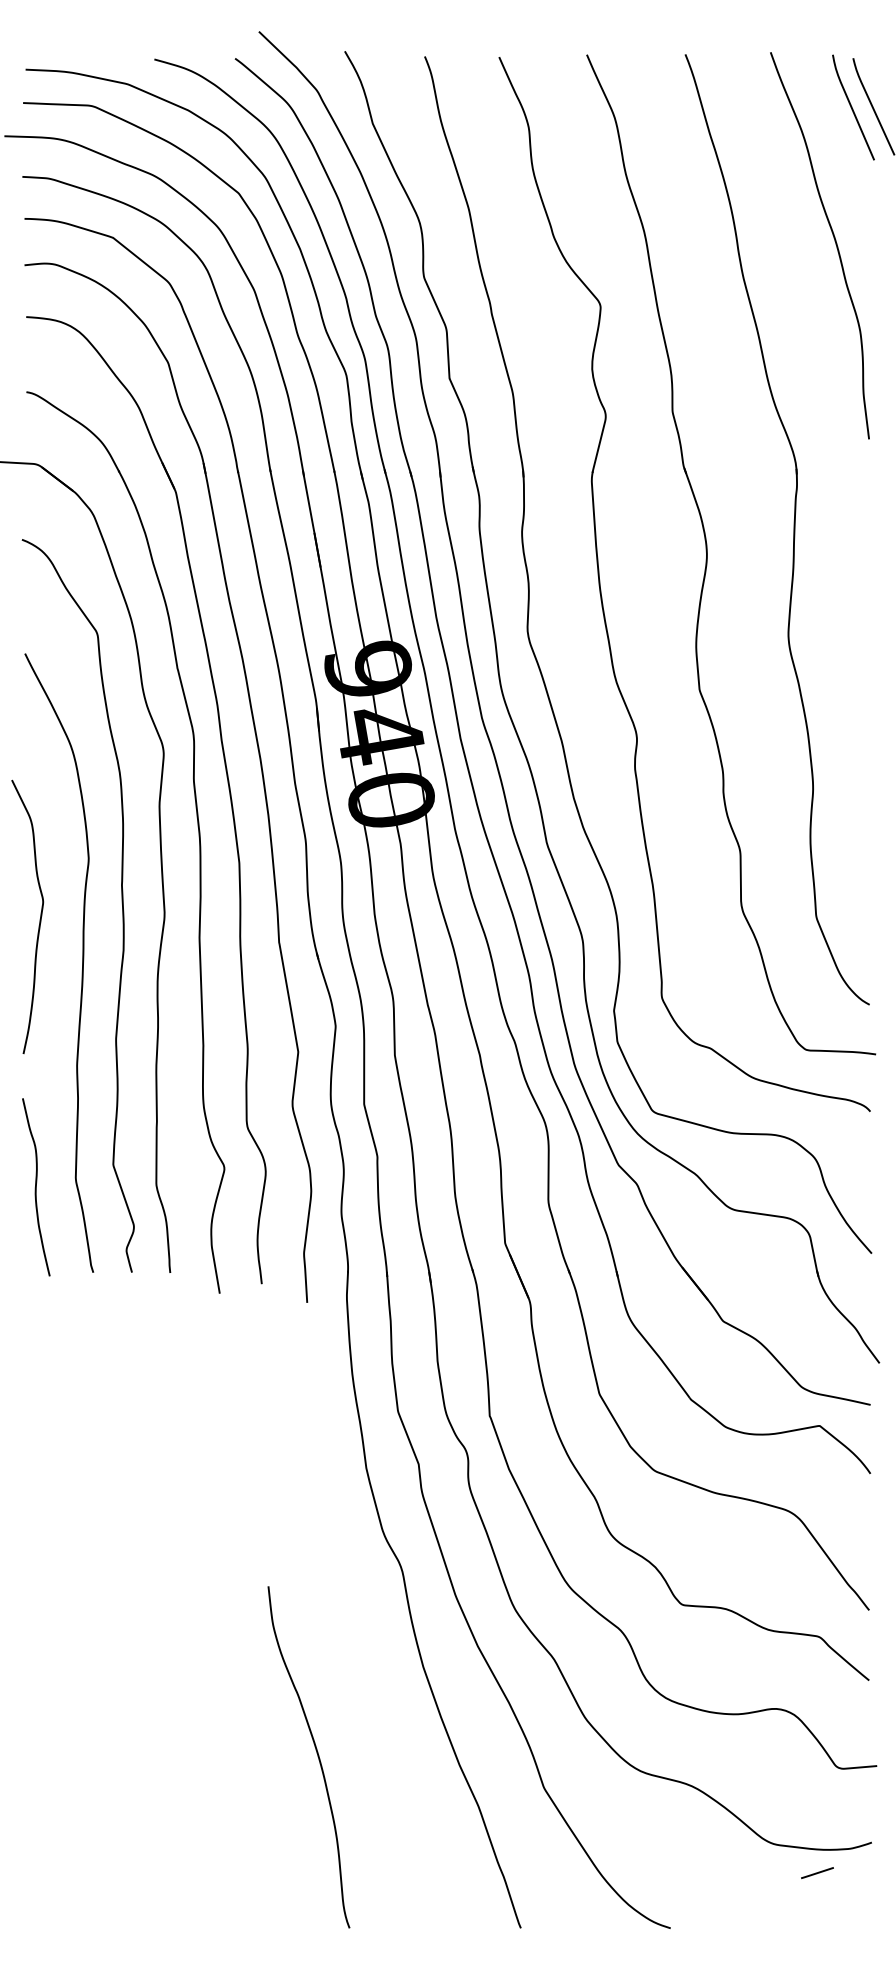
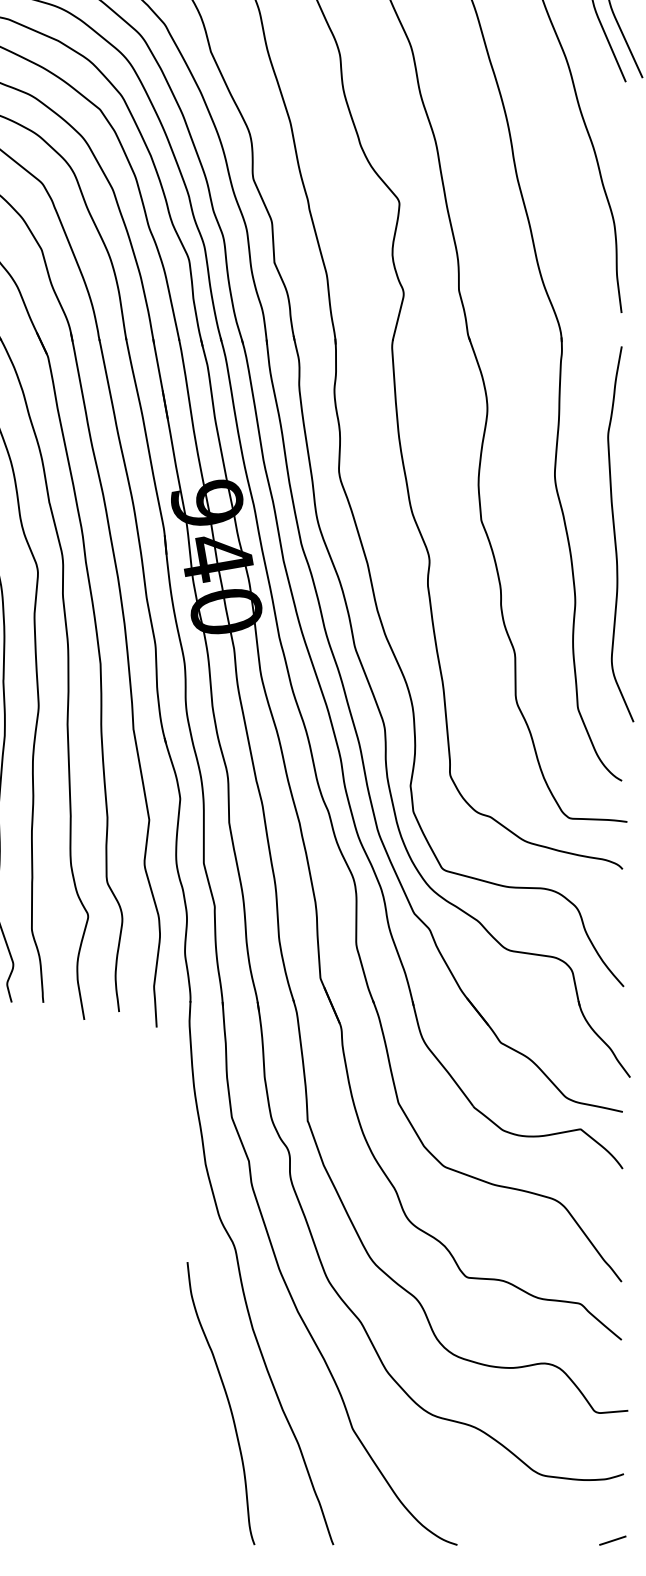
curve: (861, 706) -> (615, 534), added
curve: (316, 1753) -> (227, 1400), moved
line: (817, 1873) -> (612, 1541), moved

